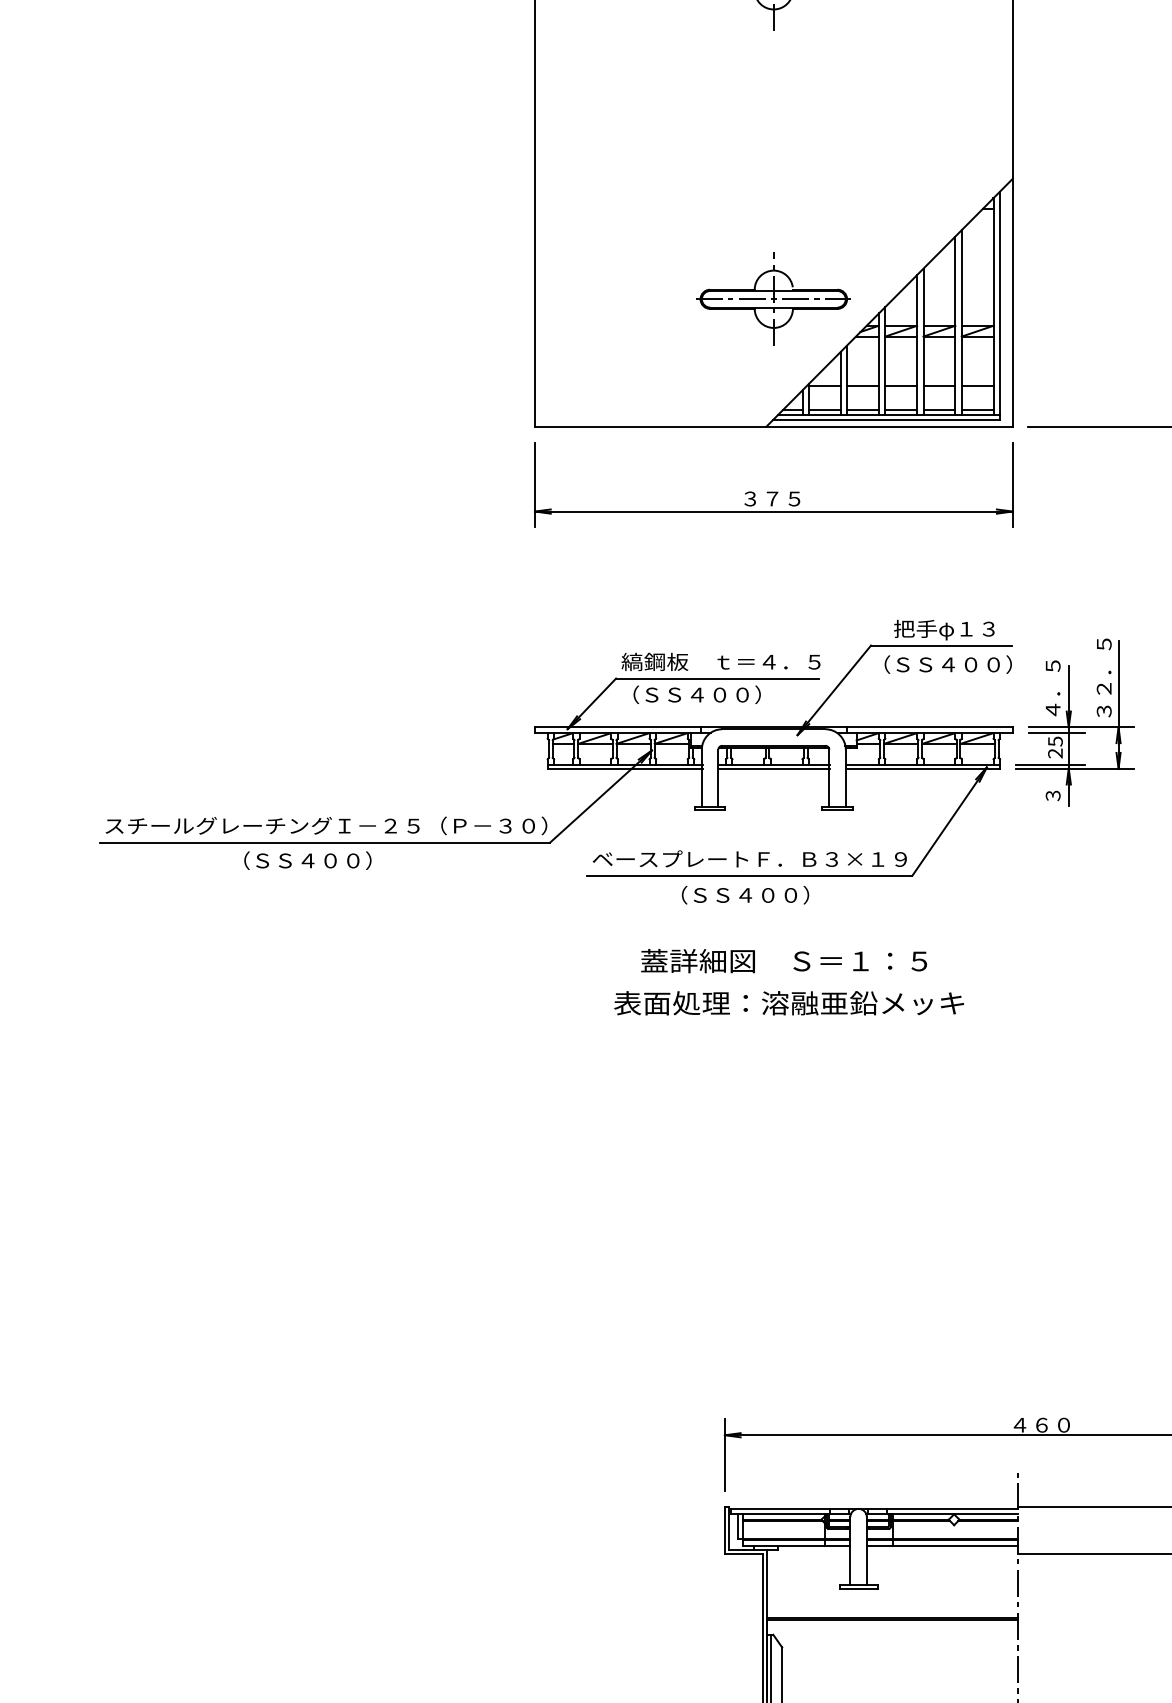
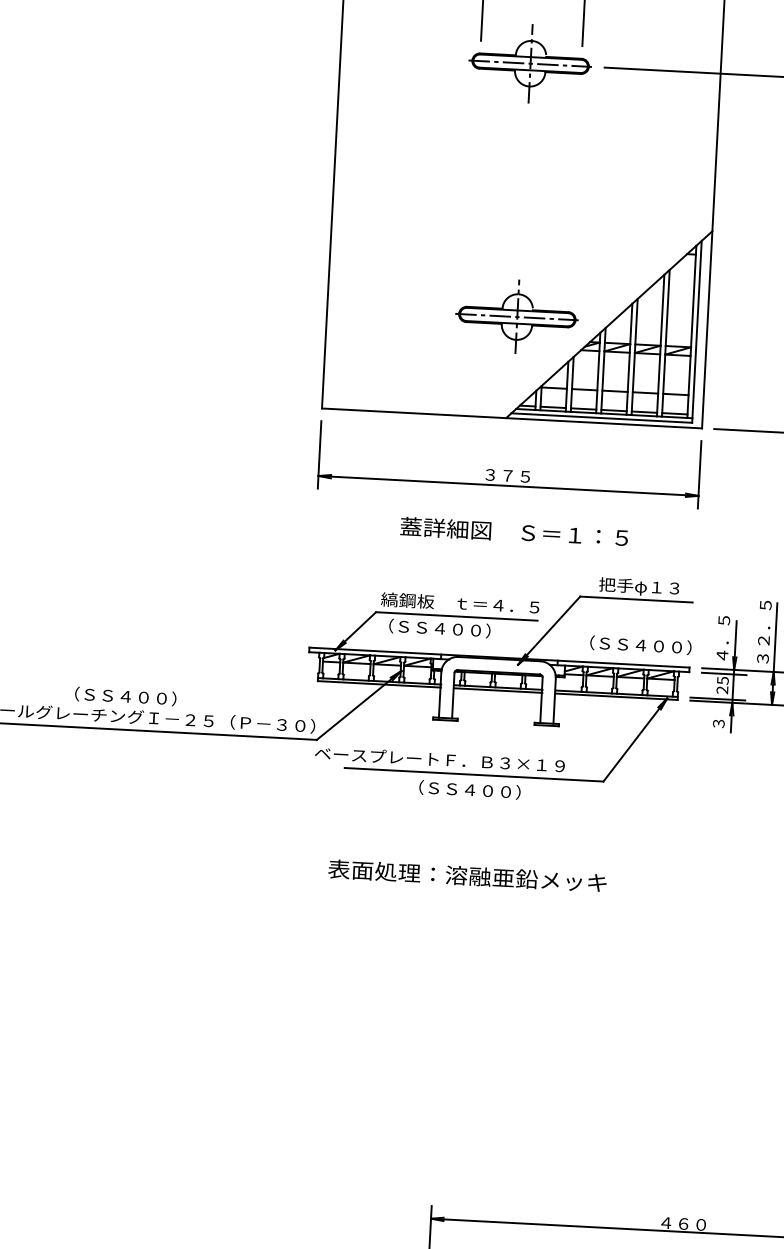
text: (947, 664) -> (640, 645), moved
text: (749, 858) -> (439, 759), moved
text: (307, 860) -> (125, 696), moved
text: (783, 961) -> (513, 532), moved
text: (788, 1003) -> (467, 876), moved

